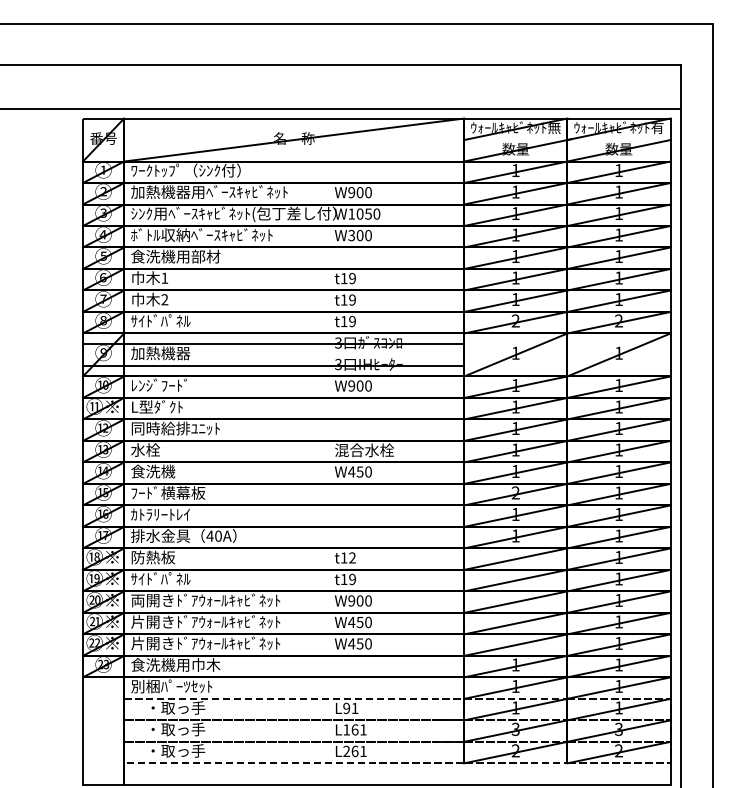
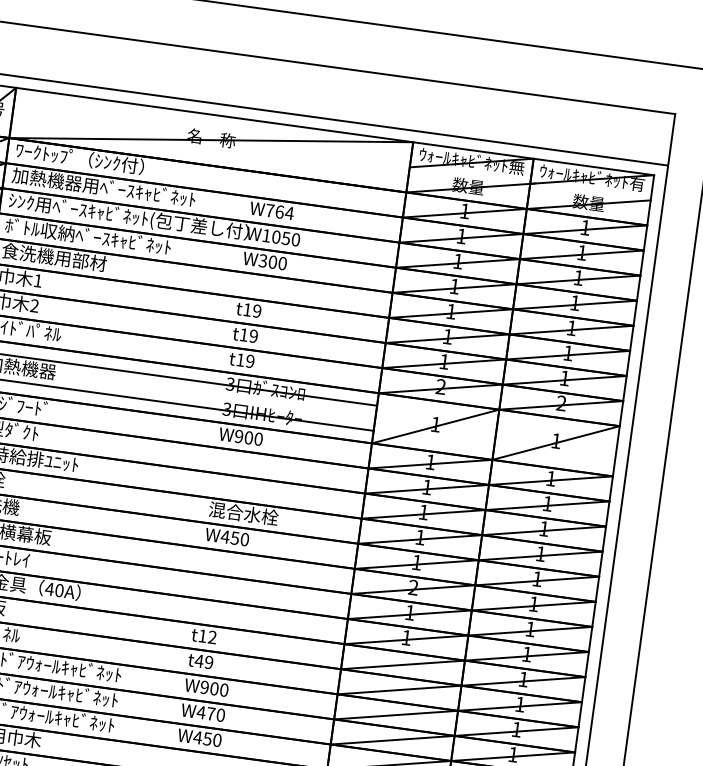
text: (360, 192) -> (280, 212), W900 -> W764
text: (343, 579) -> (198, 661), t19 -> t49
text: (359, 622) -> (210, 713), W450 -> W470

